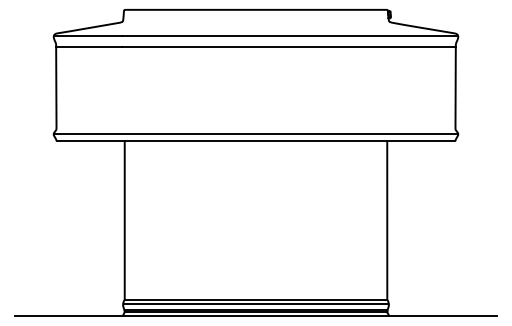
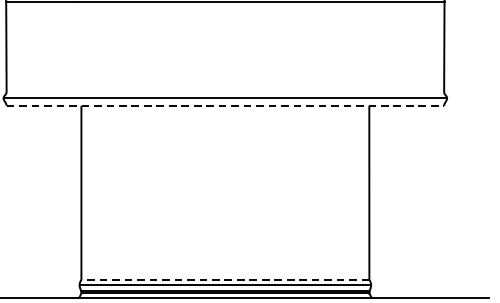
line: (256, 141) -> (225, 106), solid -> dashed
line: (255, 299) -> (224, 279), solid -> dashed

